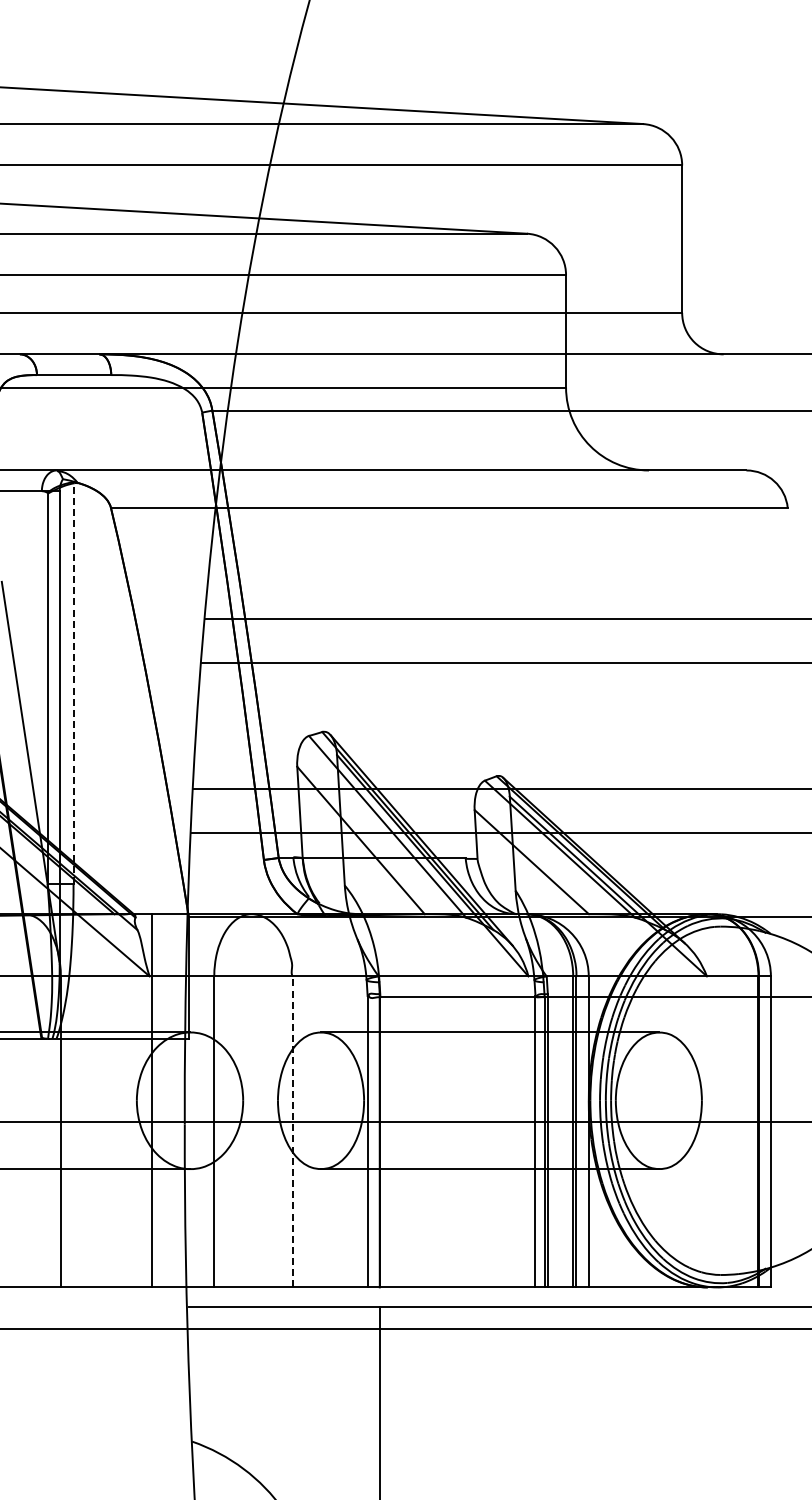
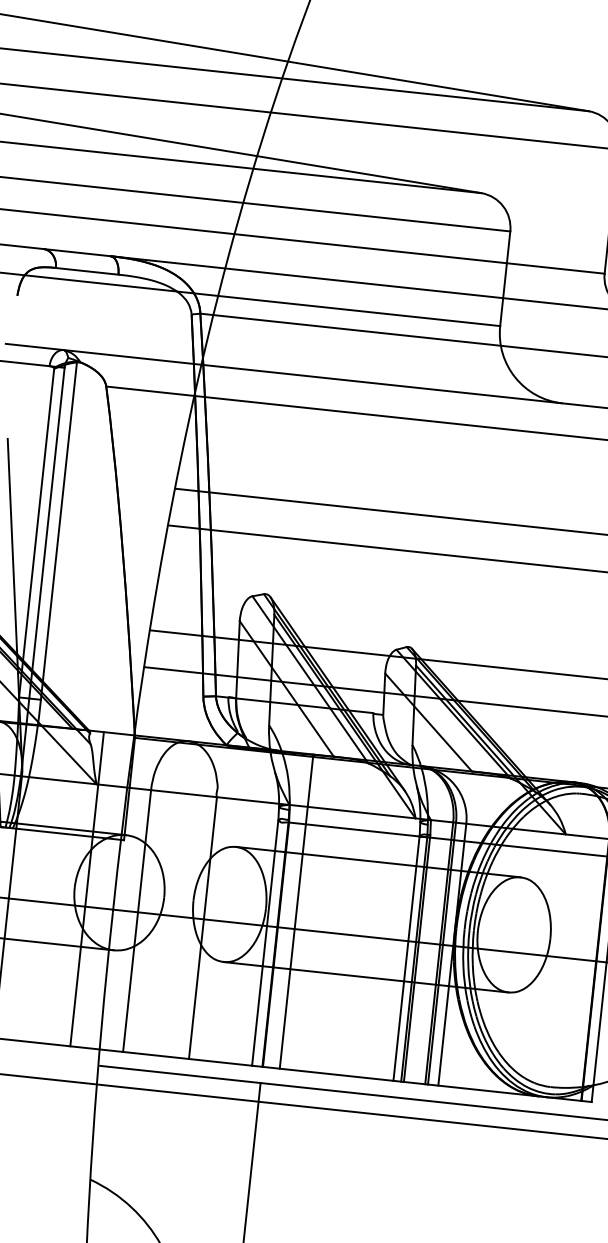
line: (73, 683) -> (58, 530), dashed -> solid
line: (400, 1100) -> (296, 911), added
line: (292, 1131) -> (202, 927), dashed -> solid

